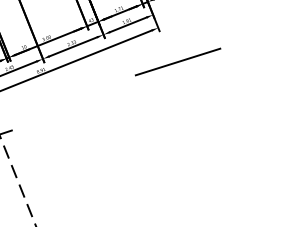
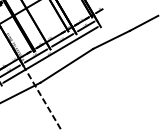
line: (252, 35) -> (143, 22), added
line: (73, 102) -> (66, 65), added

